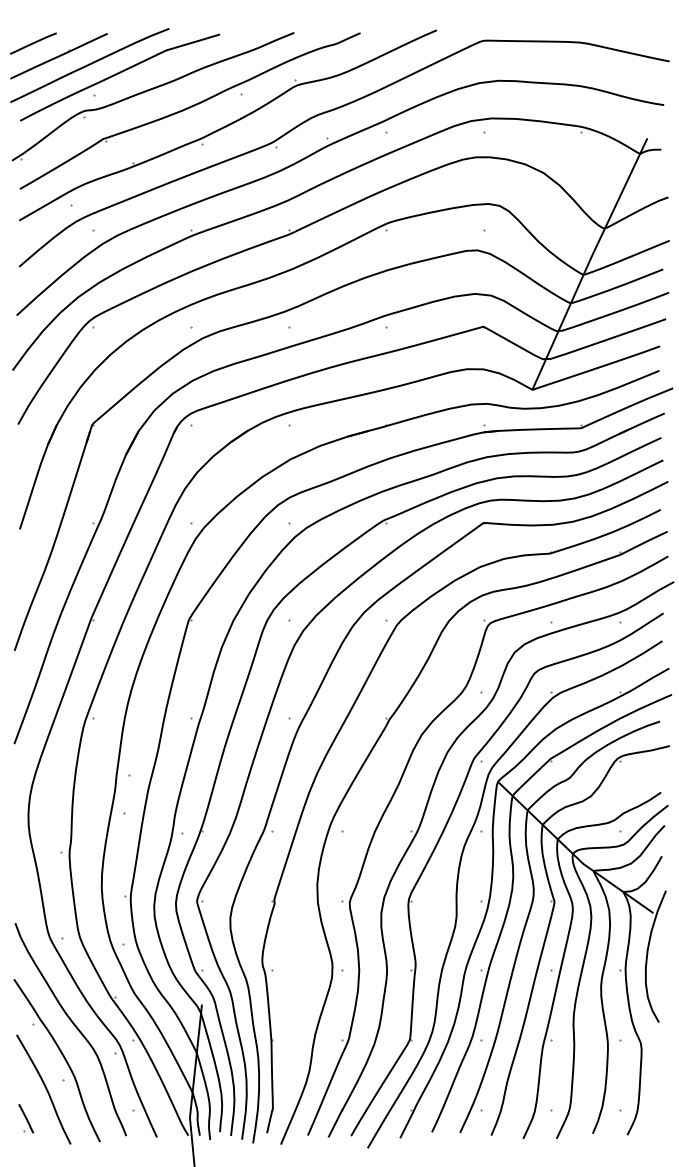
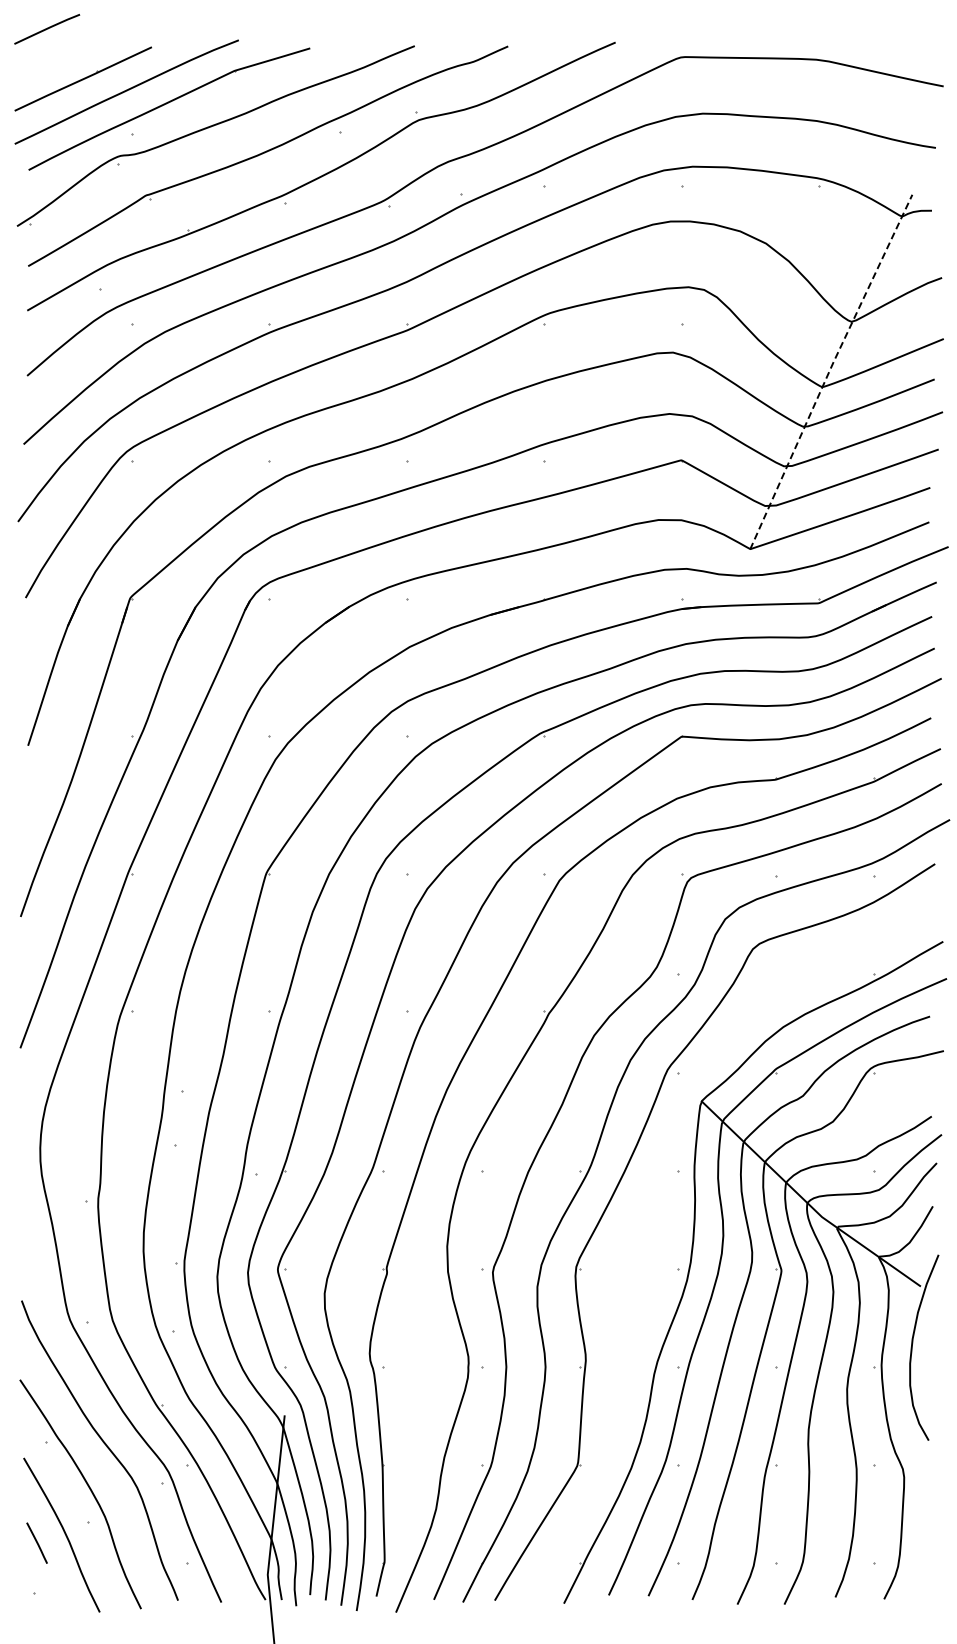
line: (33, 43) -> (47, 29), moved
line: (588, 263) -> (829, 371), solid -> dashed
part: (458, 886) -> (645, 1248), removed
line: (25, 1118) -> (36, 1542), moved

